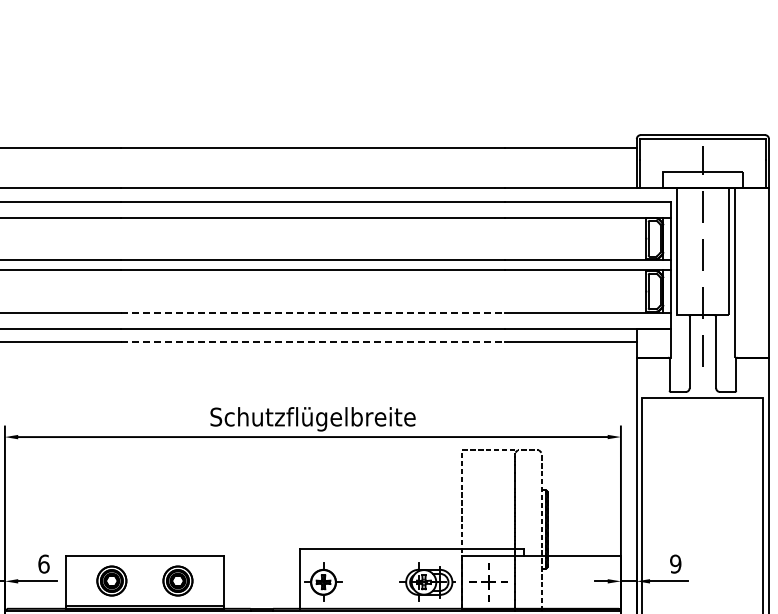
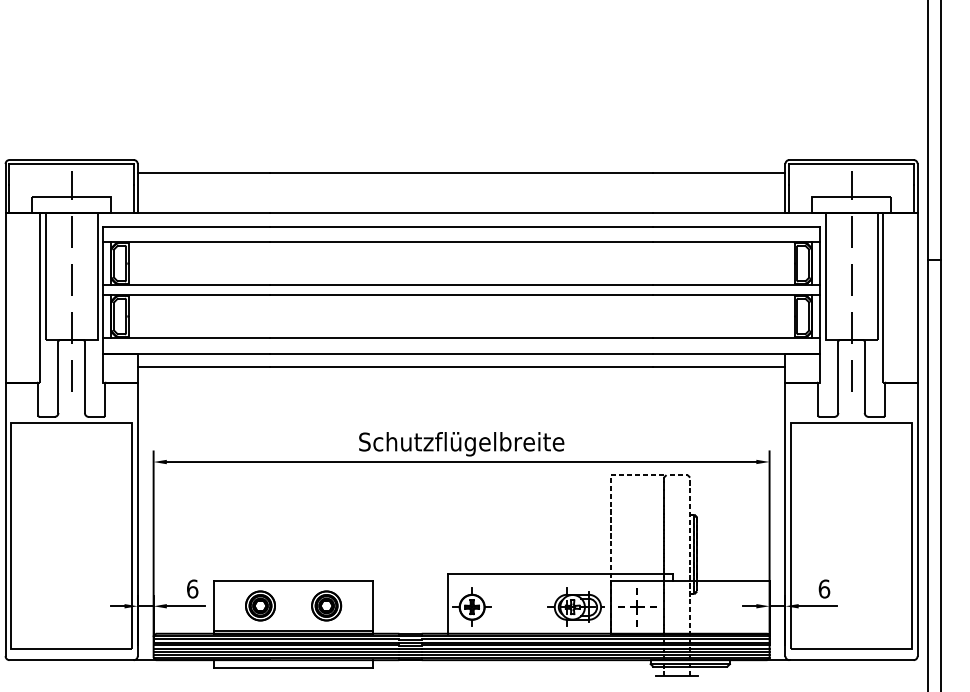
line: (312, 312) -> (461, 337), dashed -> solid
line: (312, 341) -> (461, 366), dashed -> solid
text: (675, 563) -> (824, 588), 9 -> 6

